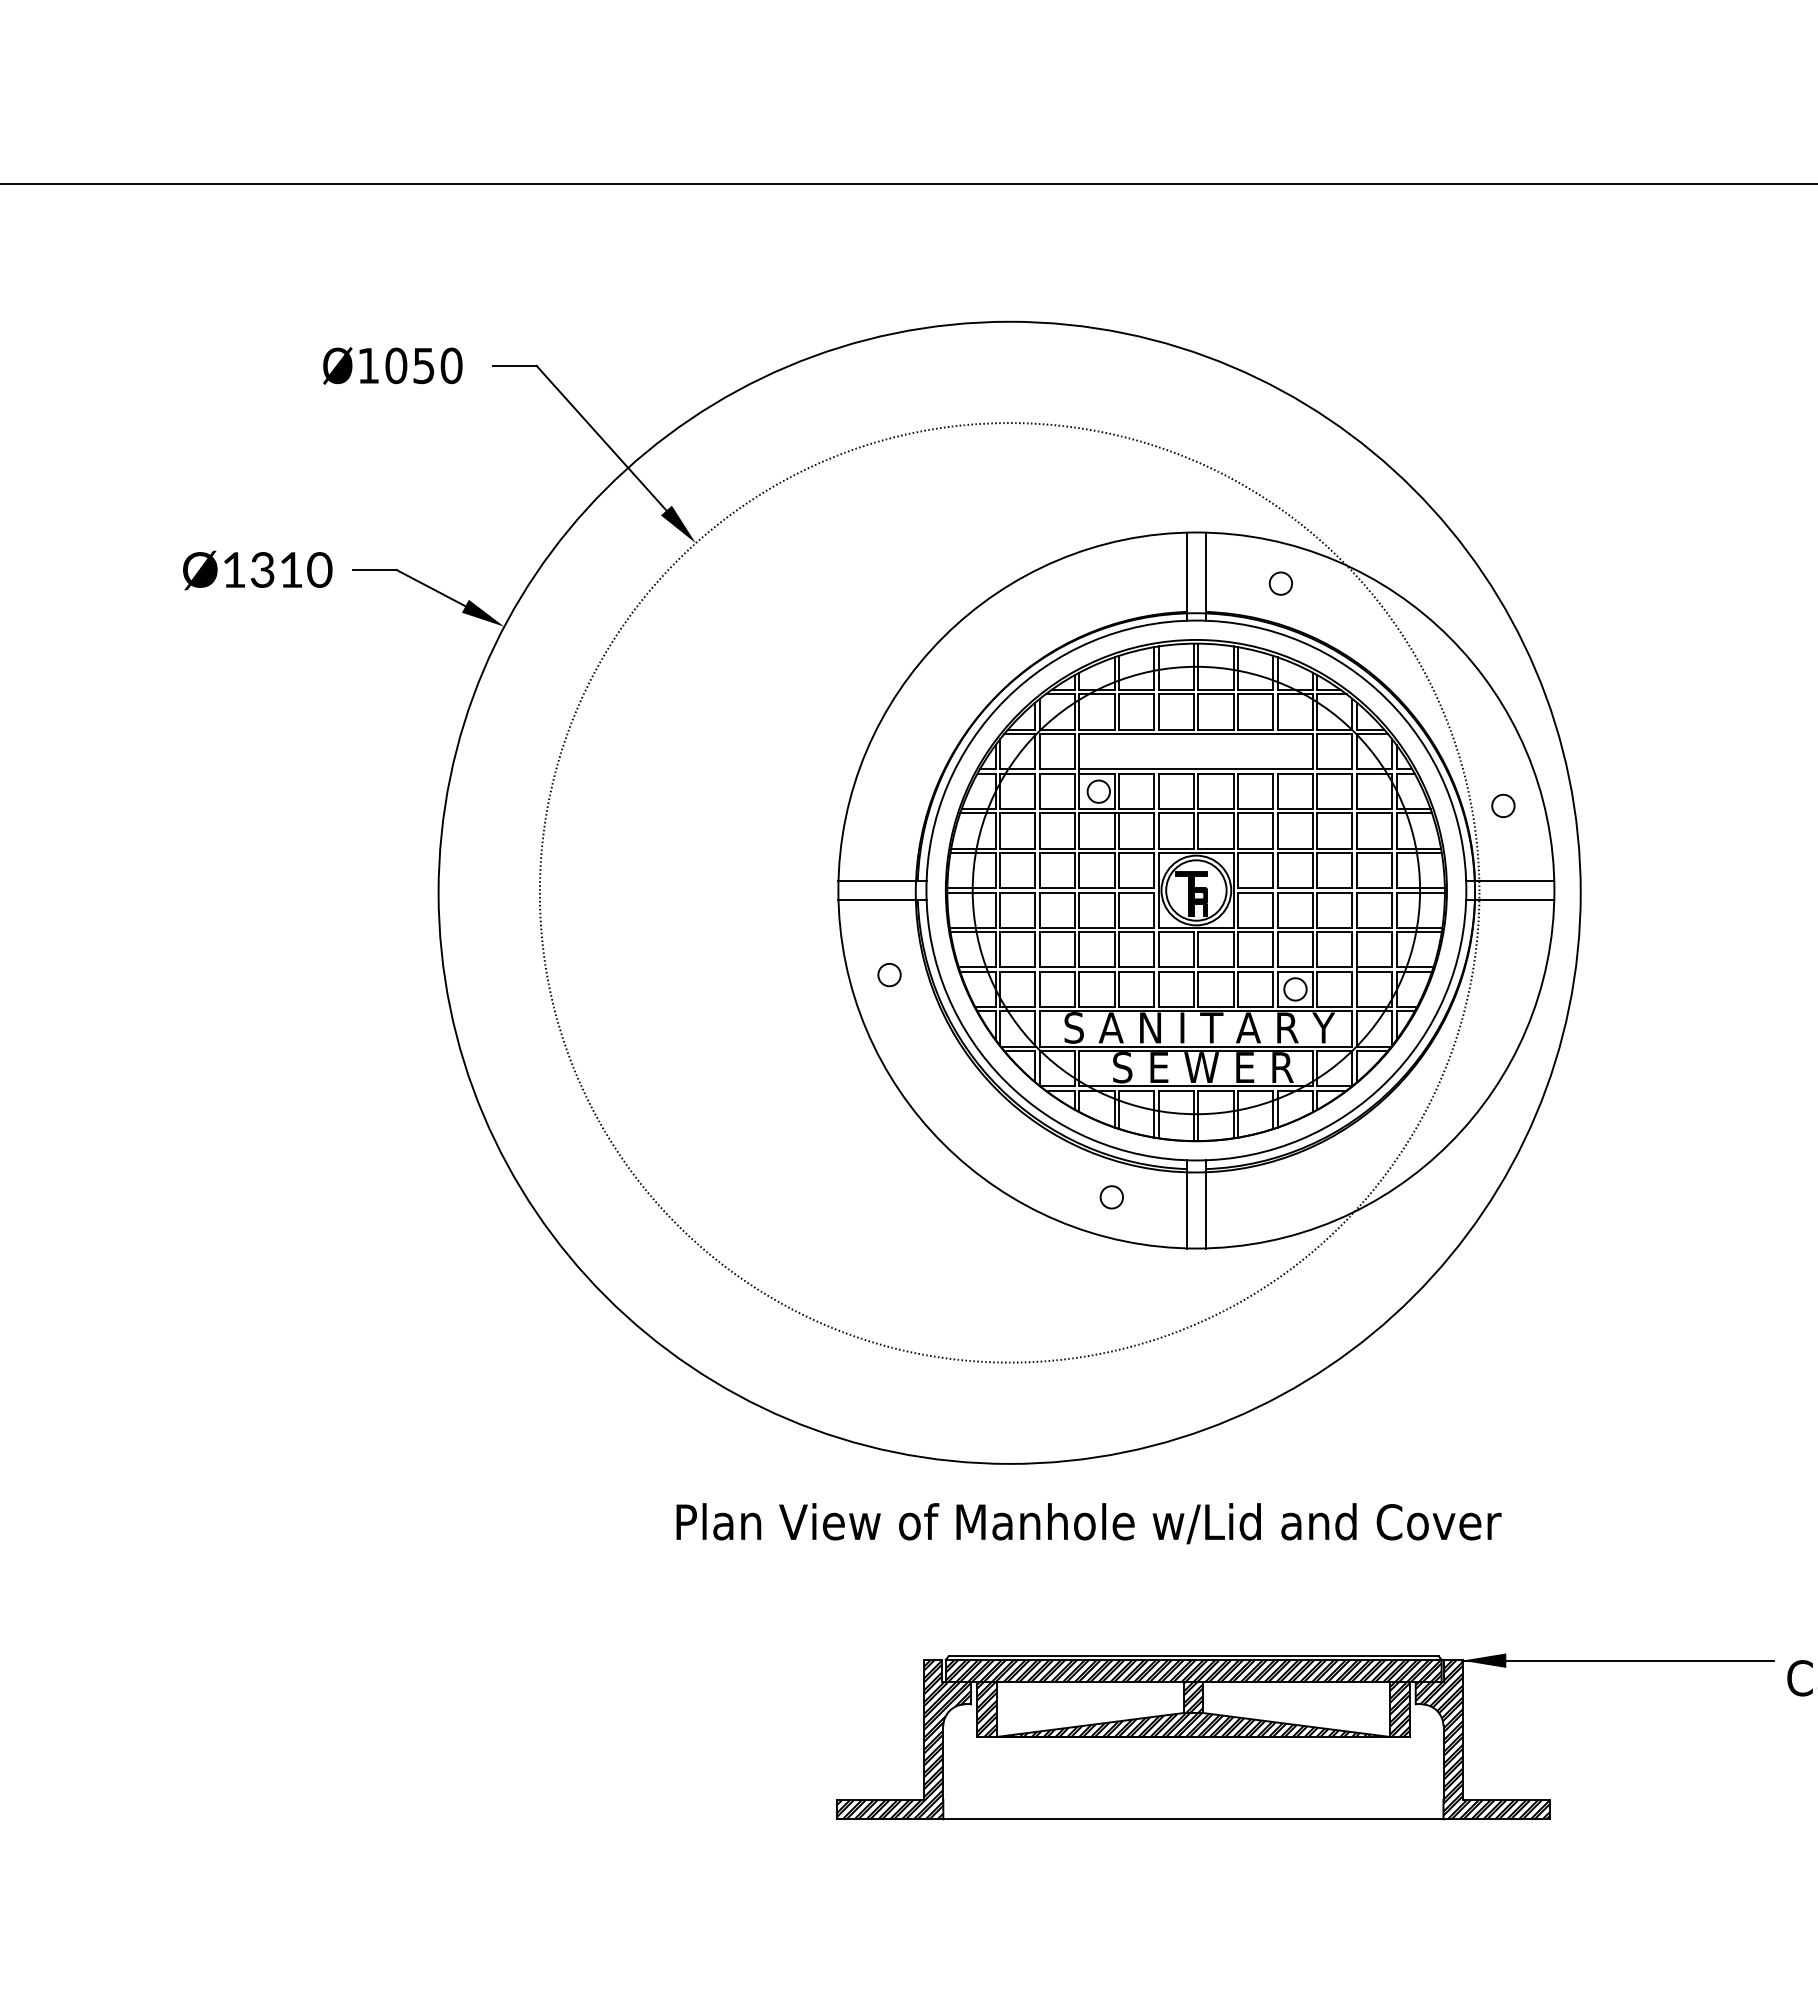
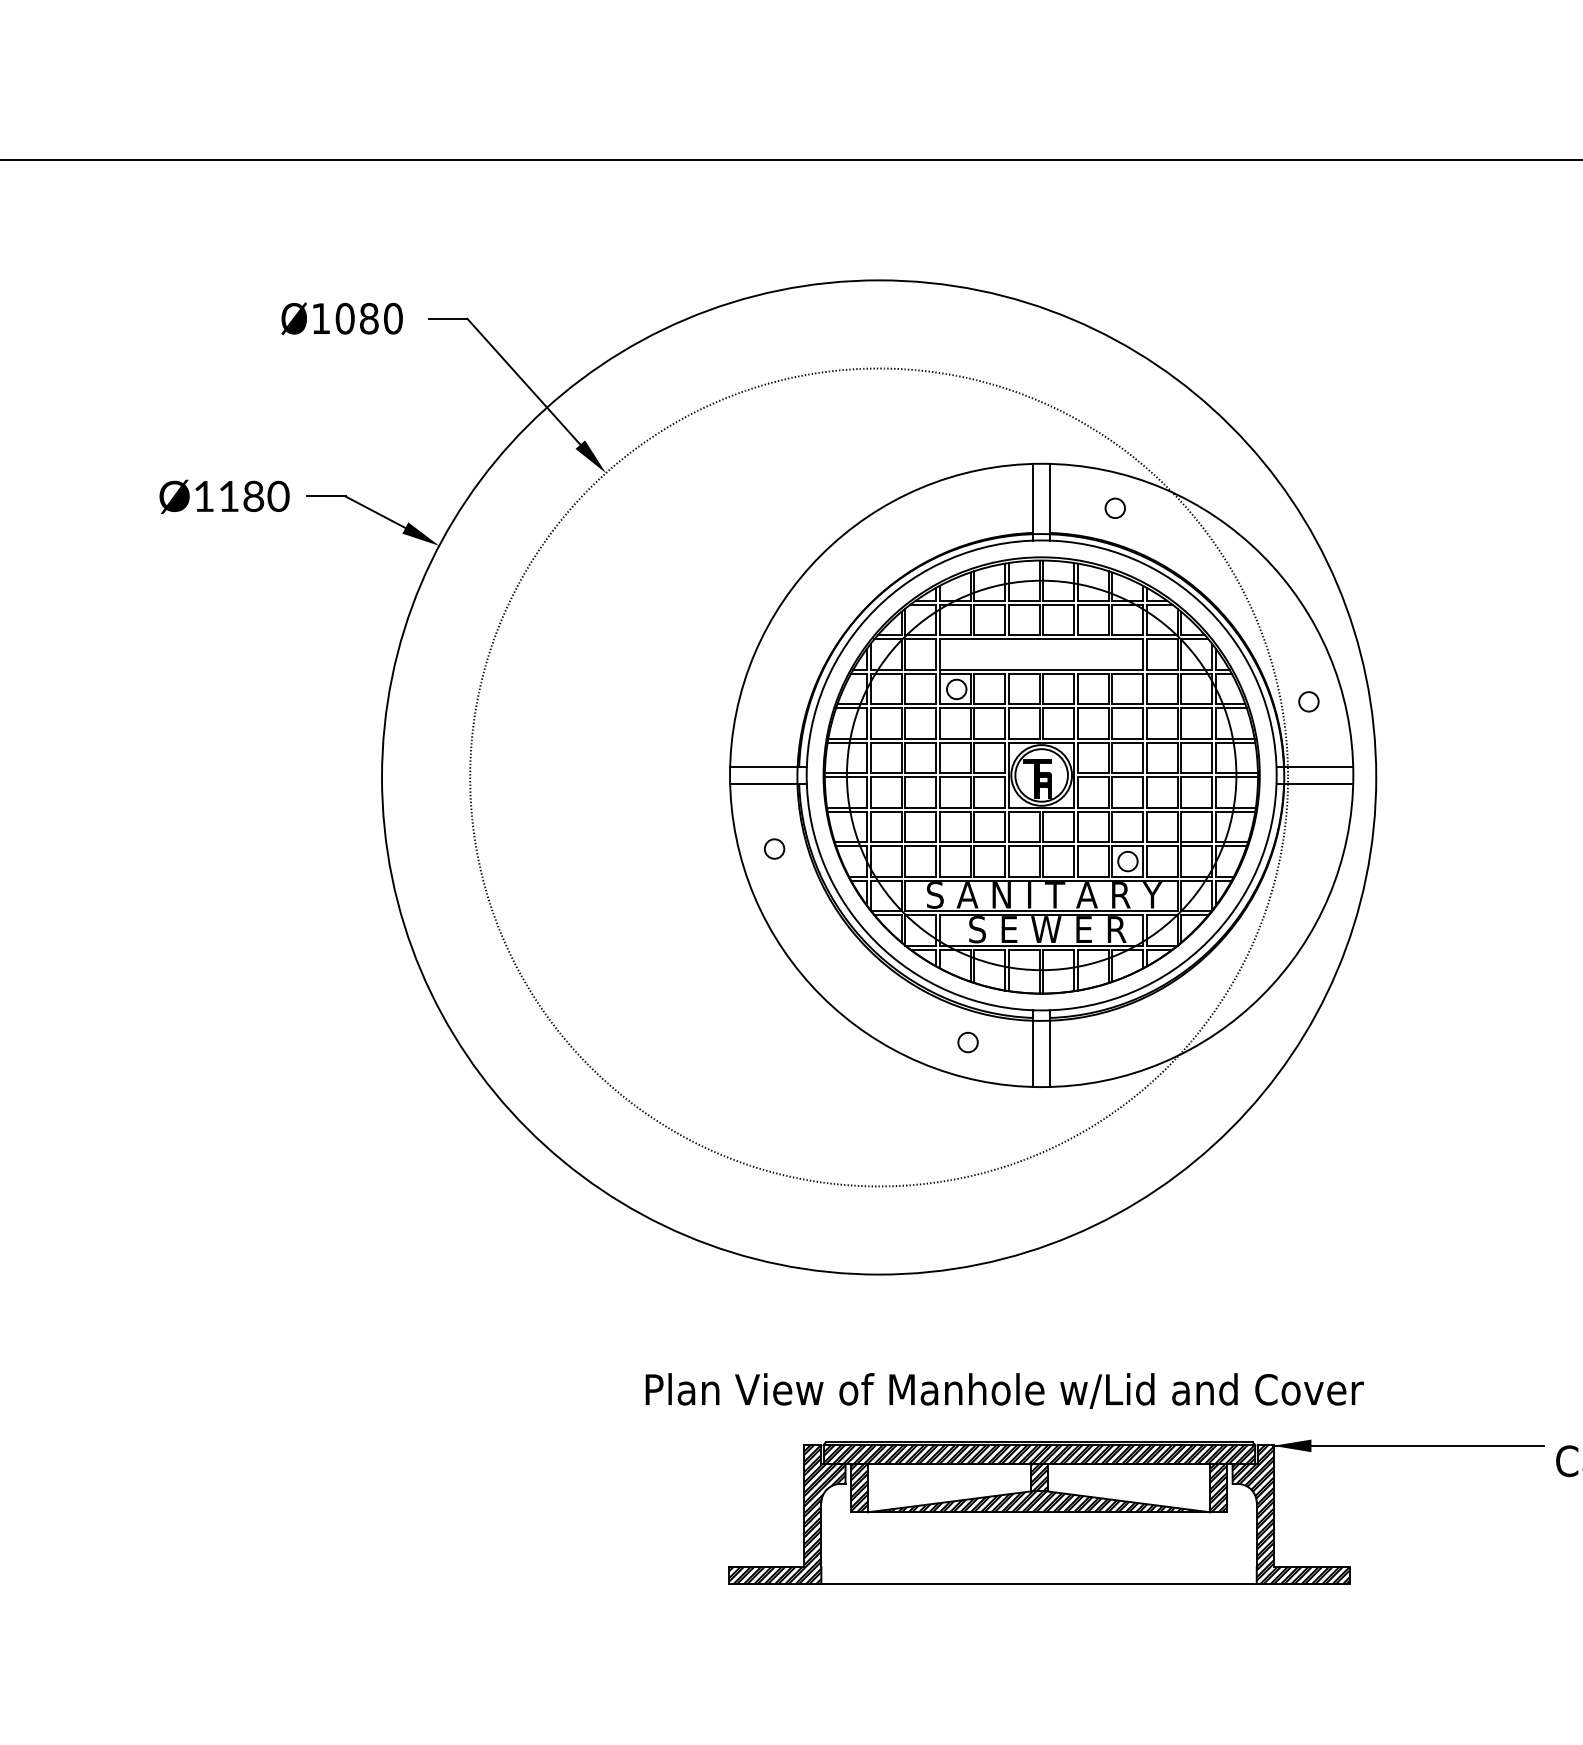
text: (423, 365) -> (368, 318), Ø1050 -> Ø1080
text: (277, 569) -> (241, 496), Ø1310 -> Ø1180
text: (1088, 1523) -> (1004, 1390), moved

